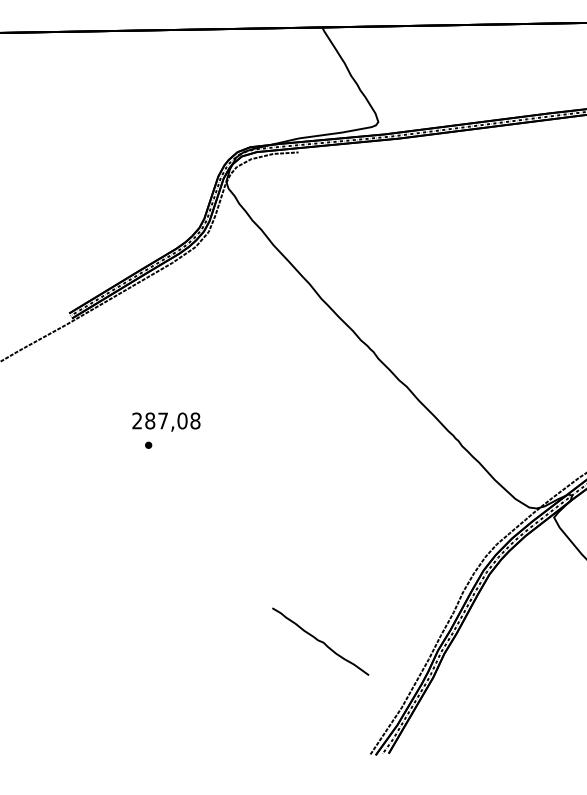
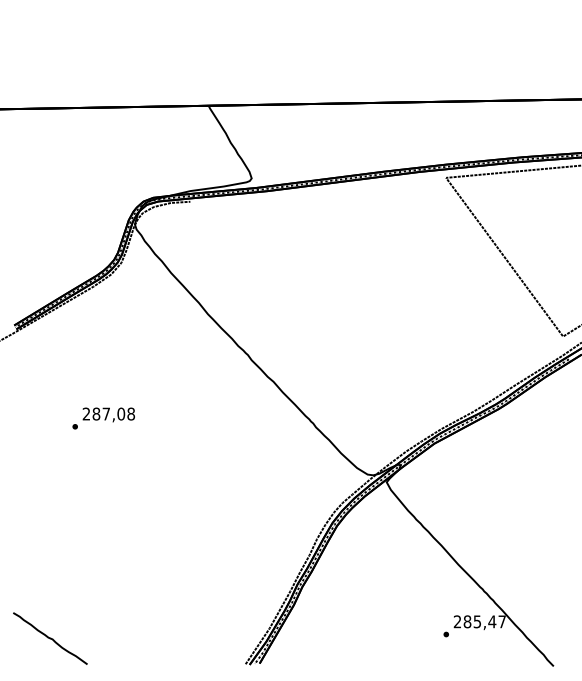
text: (165, 421) -> (108, 414), moved
curve: (320, 641) -> (50, 638), moved

